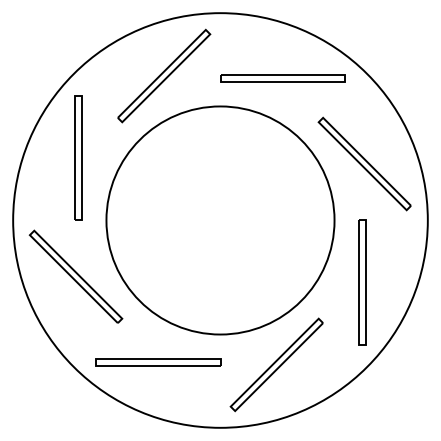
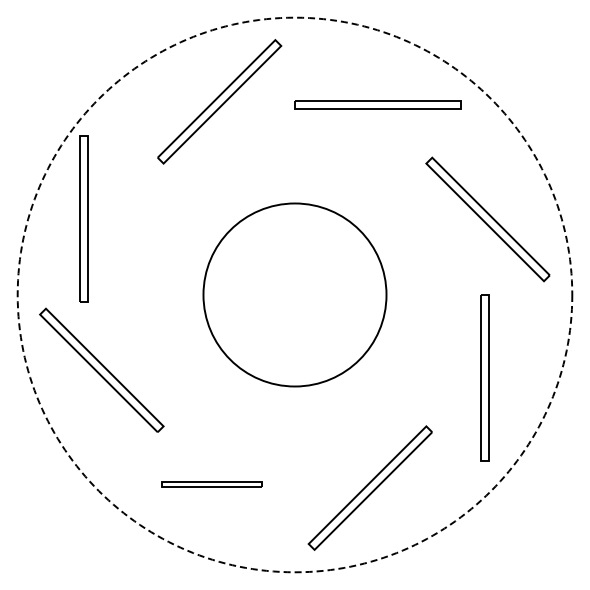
part: (78, 158) -> (83, 218), moved
circle: (220, 220) -> (294, 294), size x0.6
circle: (220, 220) -> (294, 294), solid -> dashed
part: (158, 362) -> (211, 484), size x0.6

